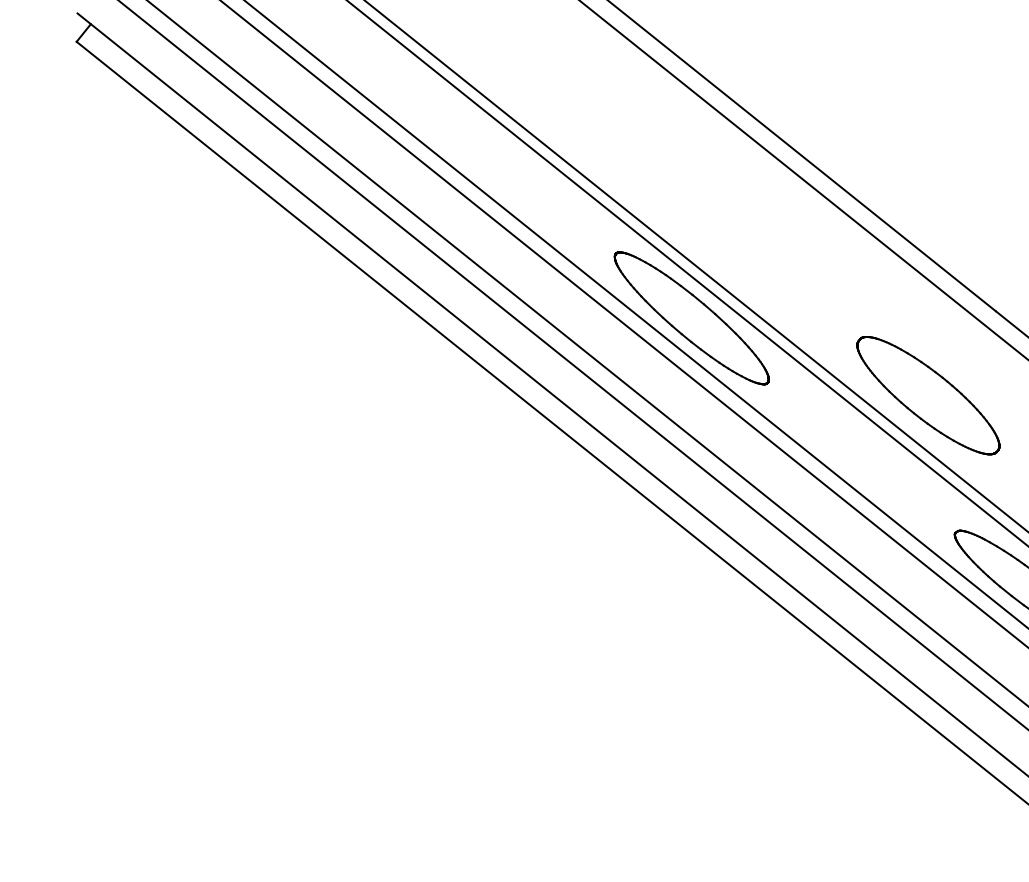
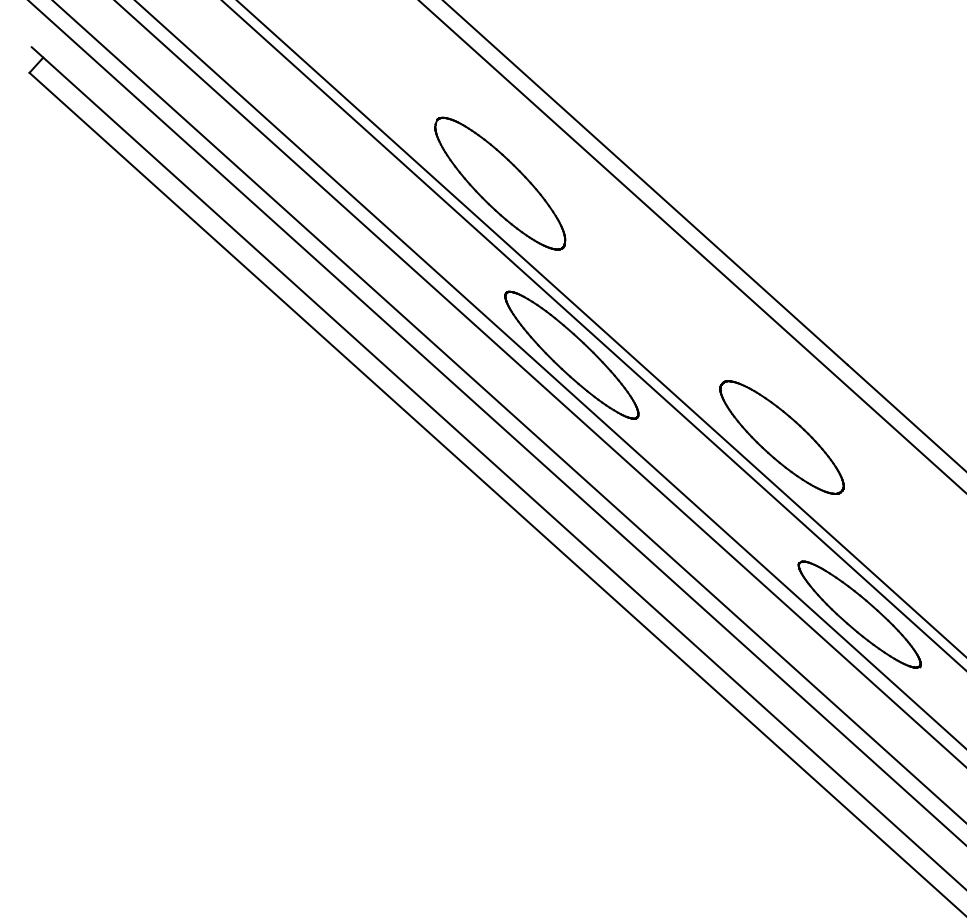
part: (602, 133) -> (500, 183), added

